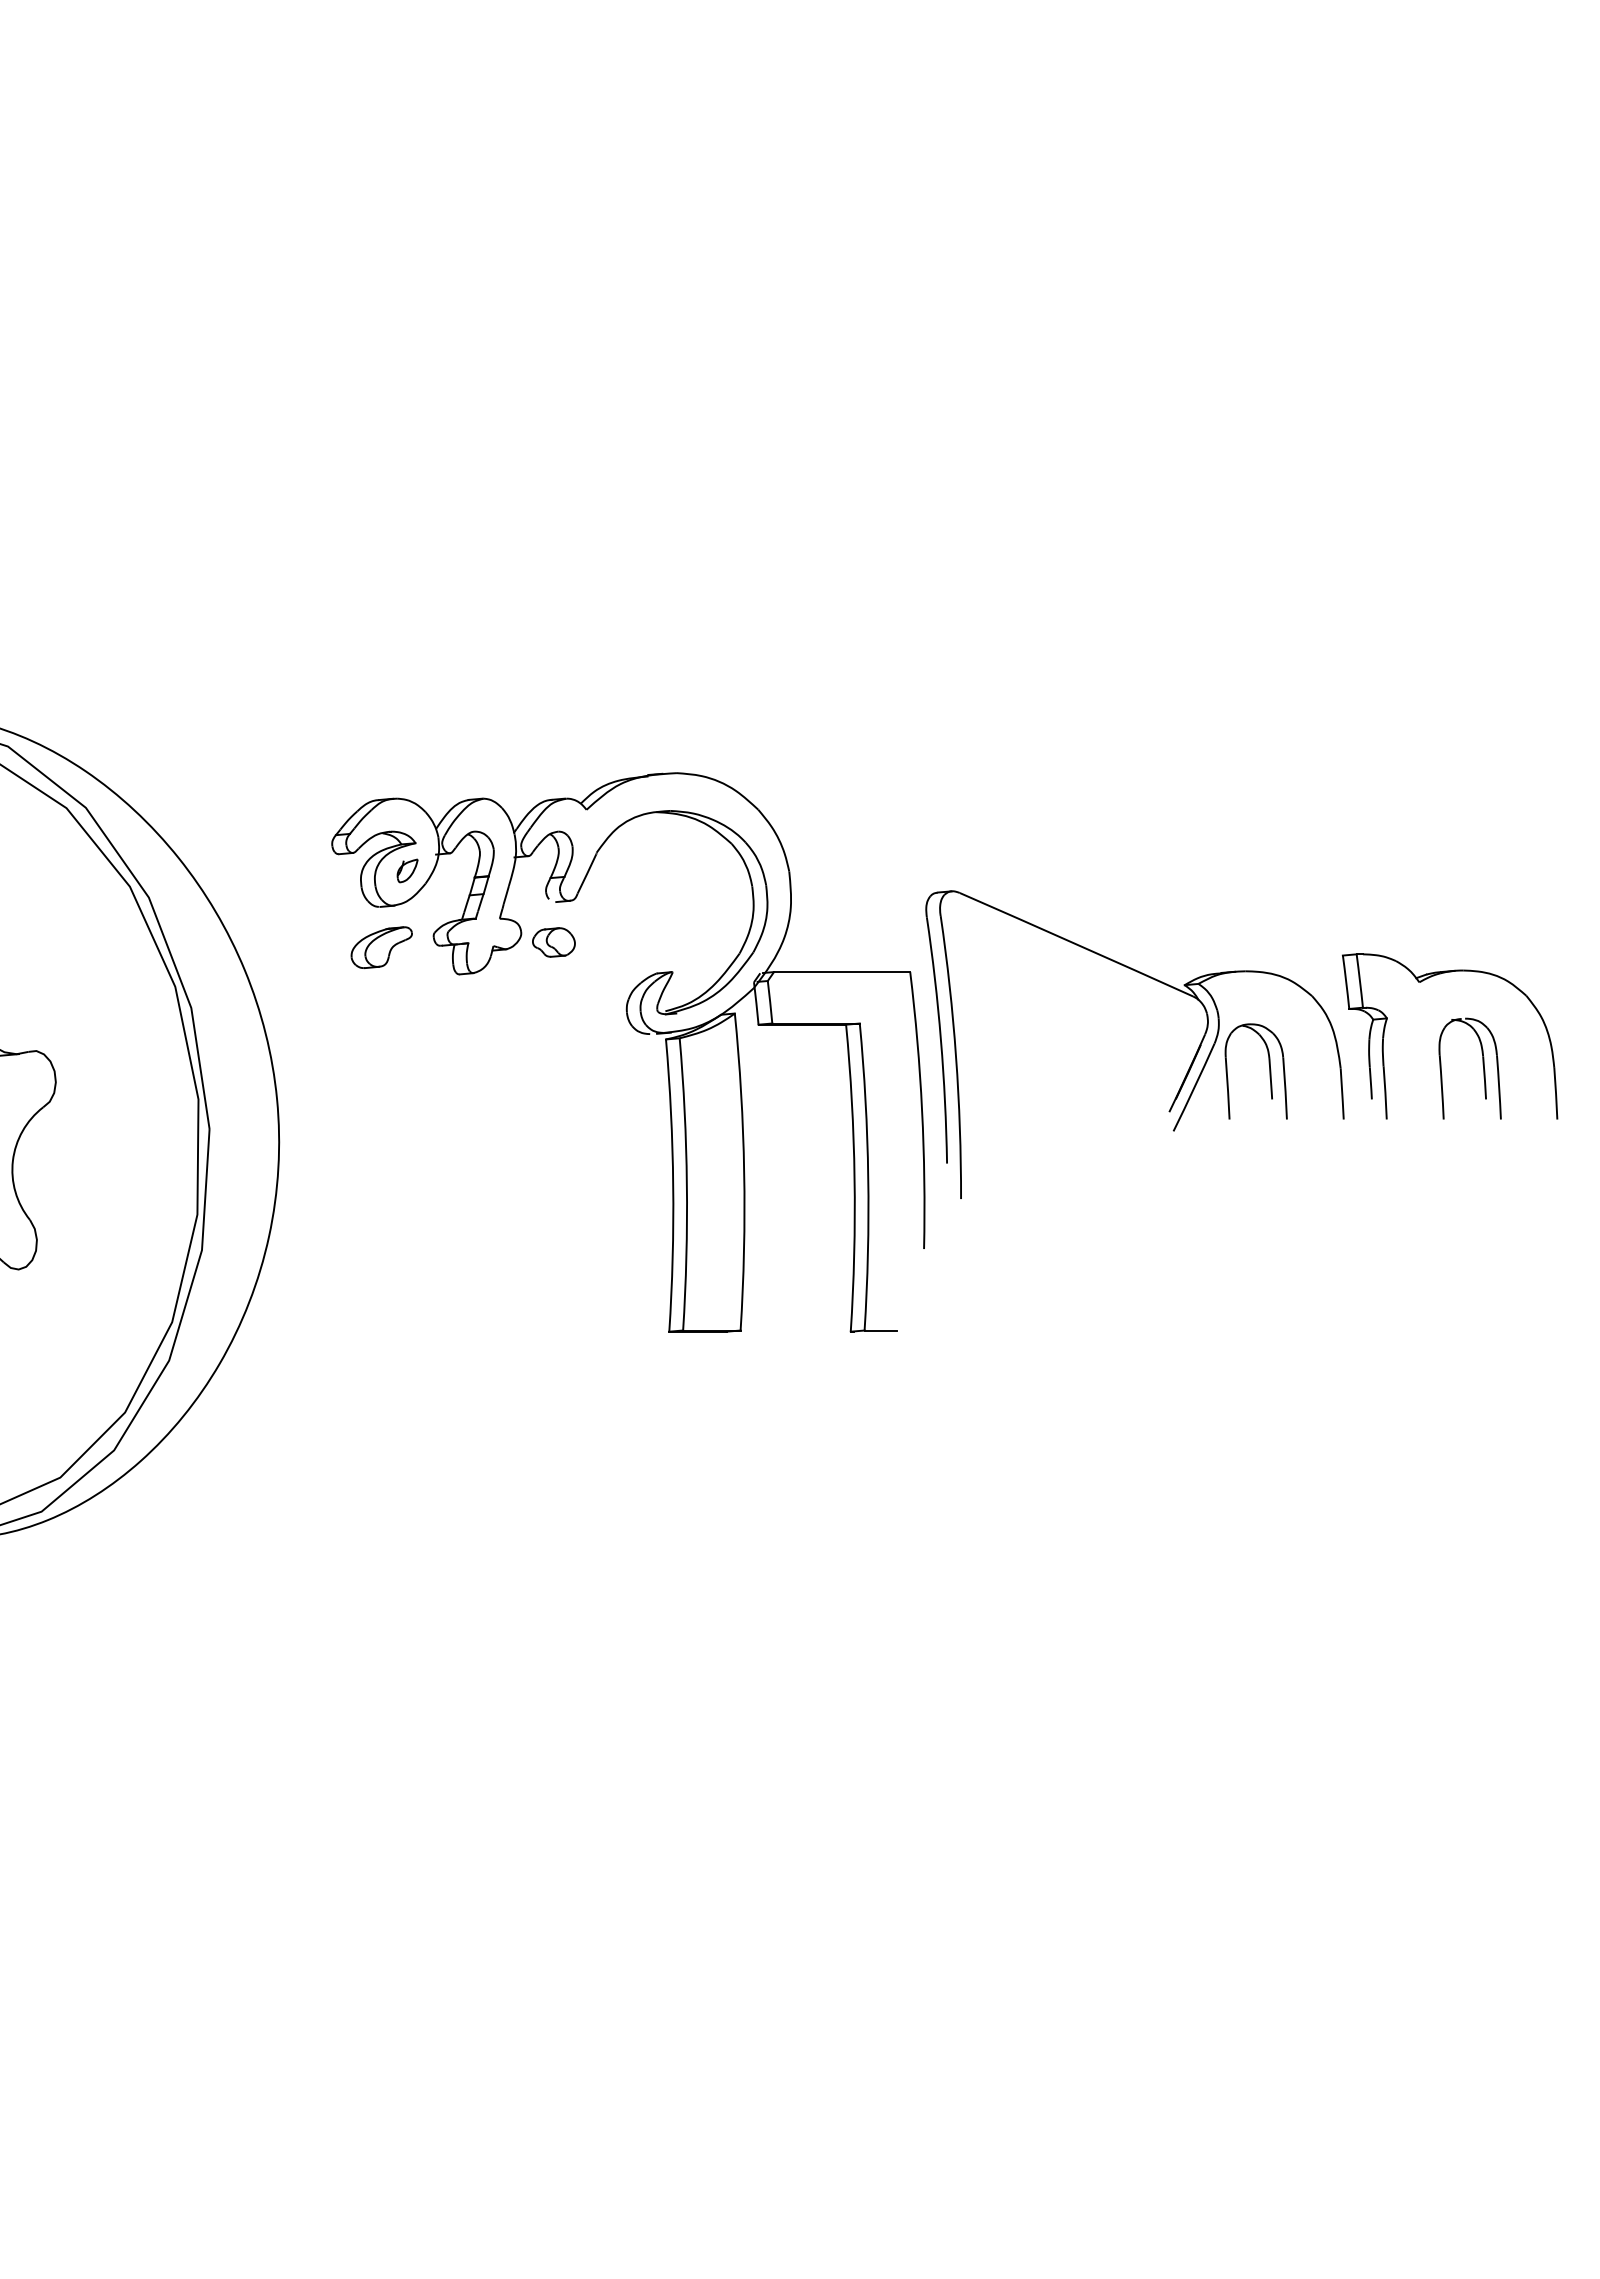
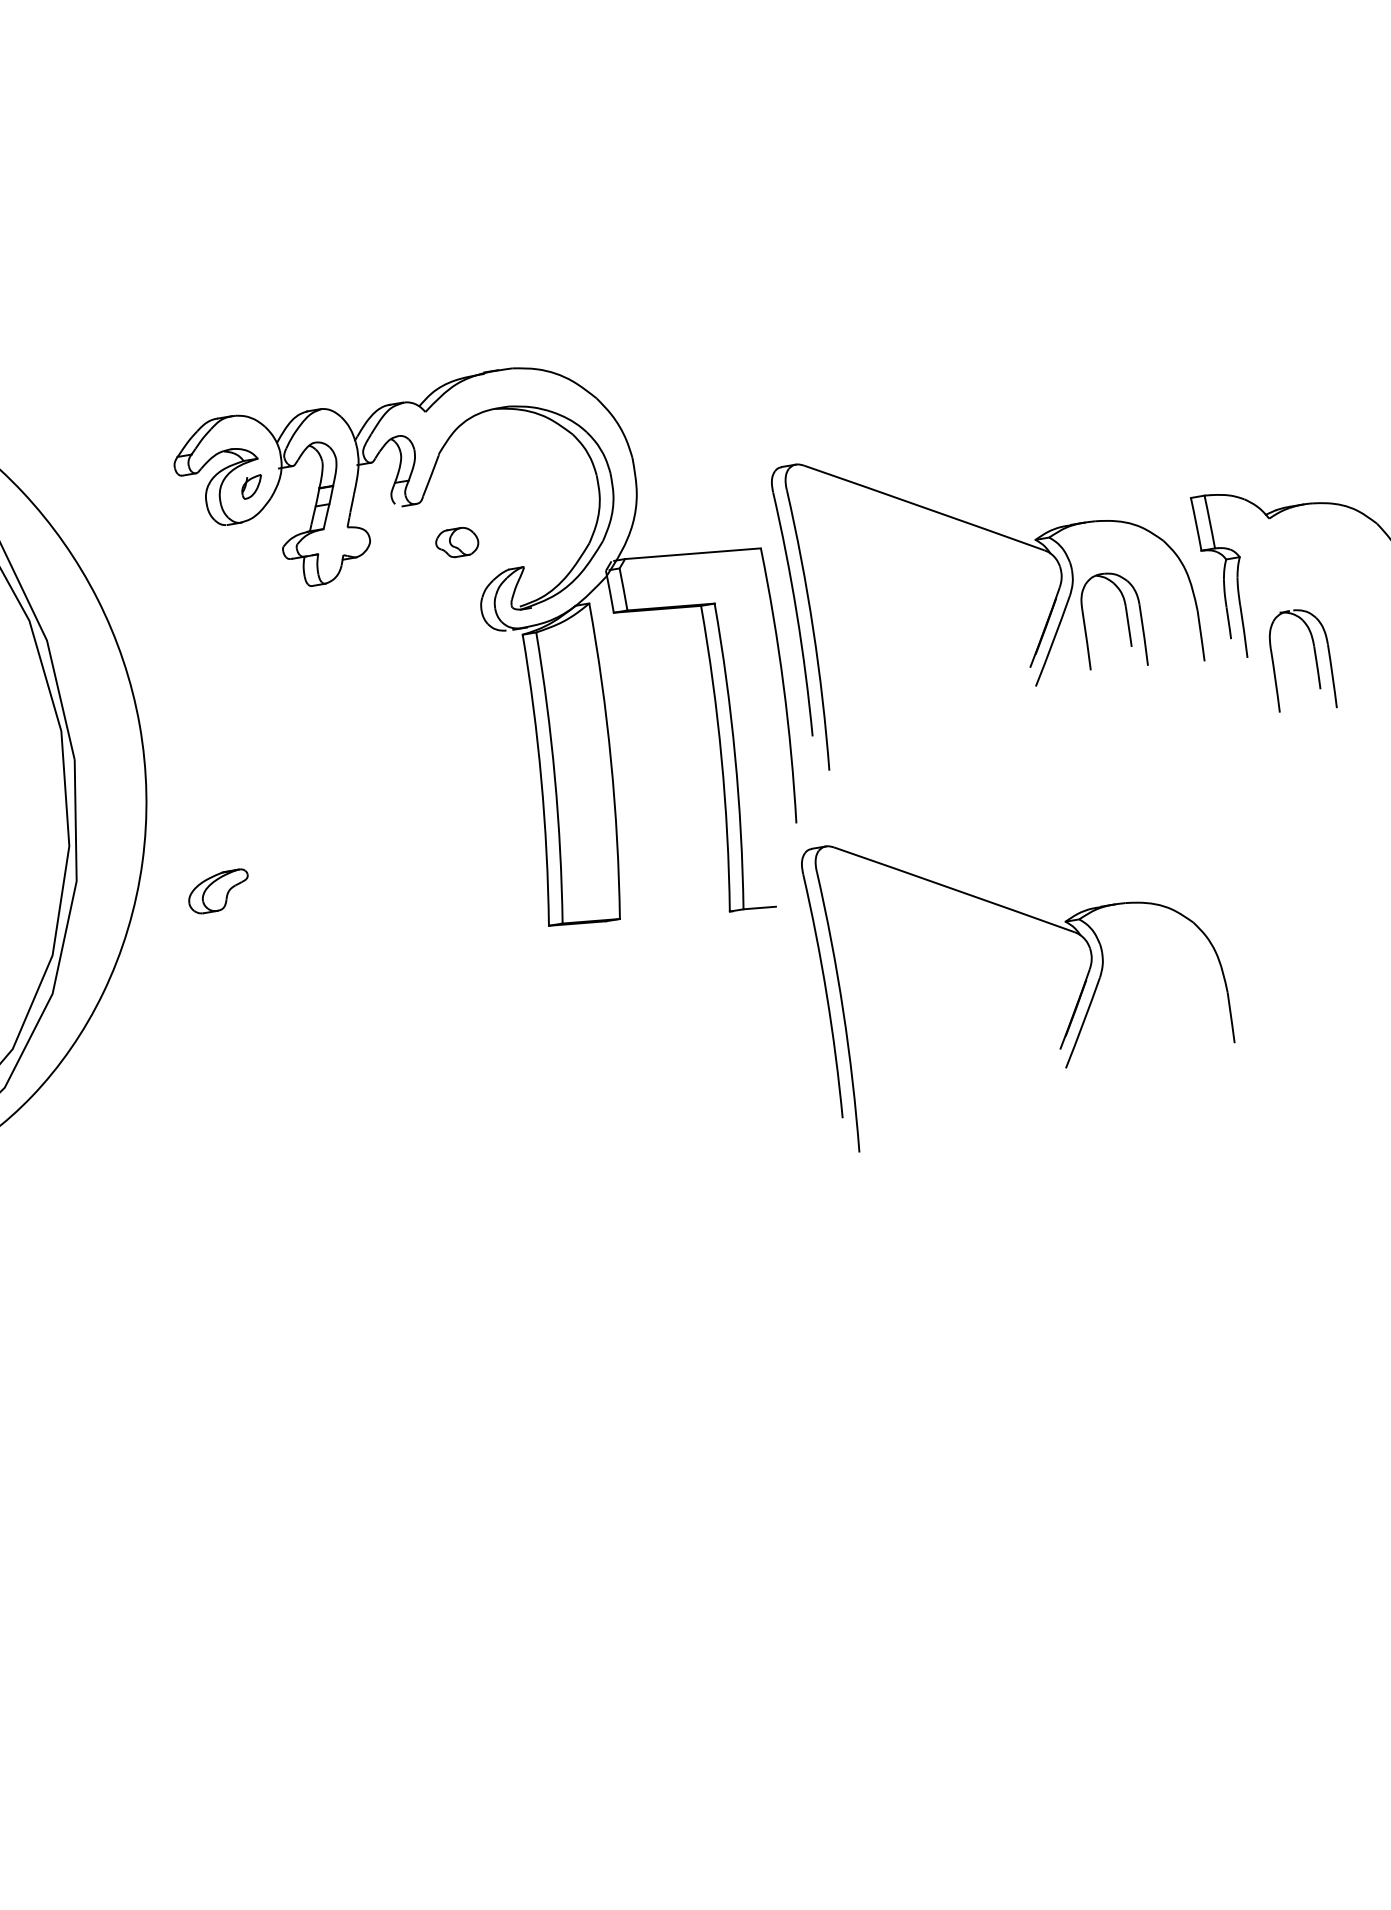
part: (553, 942) -> (456, 542), moved
part: (381, 947) -> (218, 891), moved
part: (1482, 1064) -> (1314, 654), moved
part: (1187, 1453) -> (1075, 1006), added

